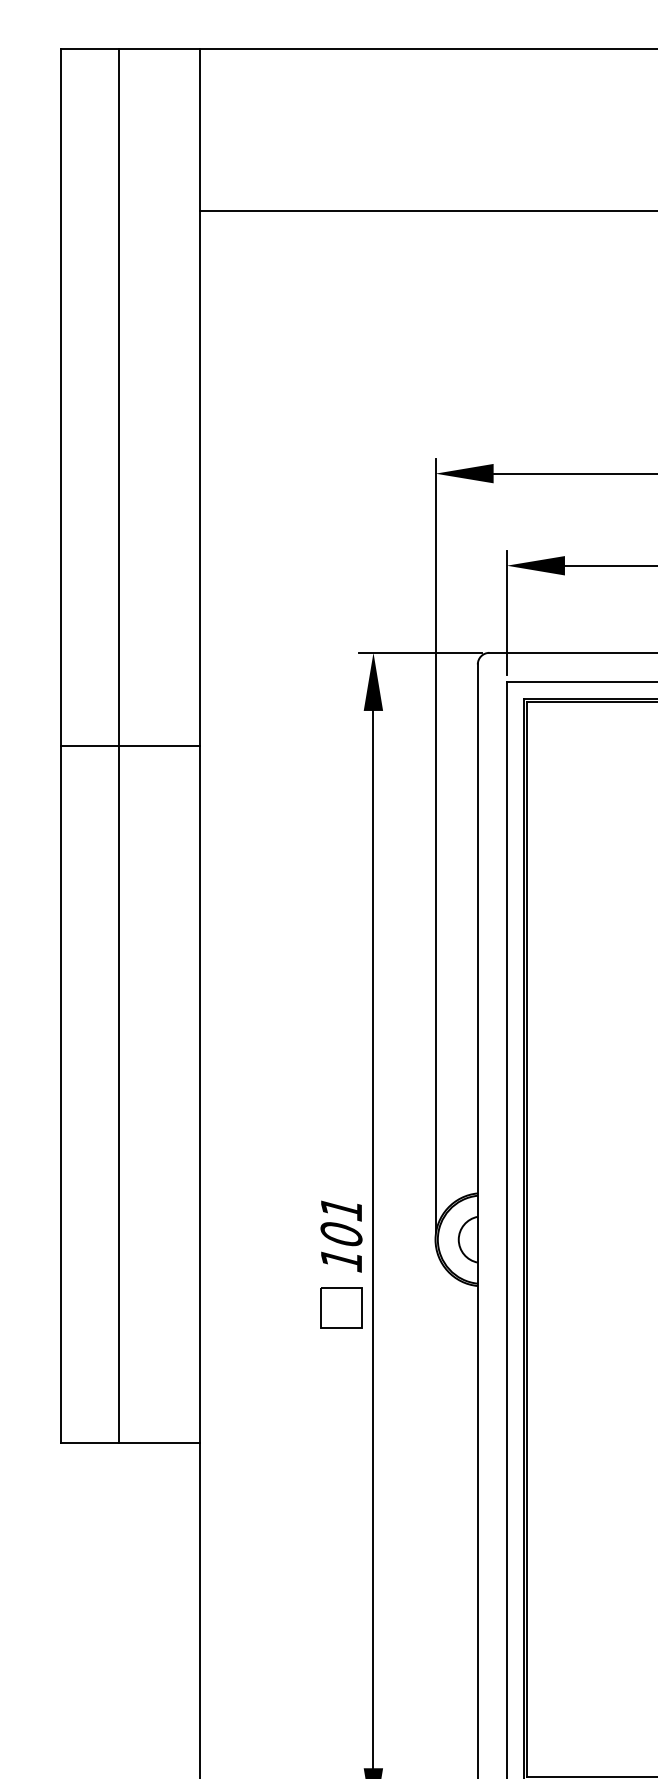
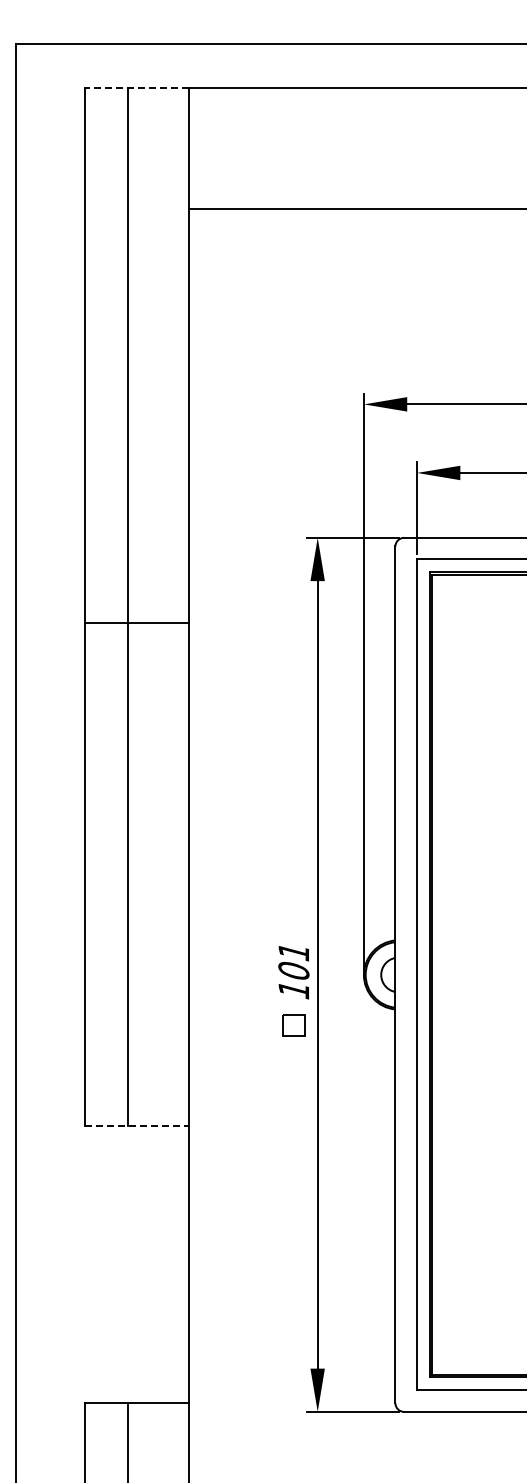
line: (130, 48) -> (136, 87), solid -> dashed
line: (130, 745) -> (136, 622), moved
part: (340, 1307) -> (293, 1025), size x0.7
line: (130, 1443) -> (136, 1126), solid -> dashed

